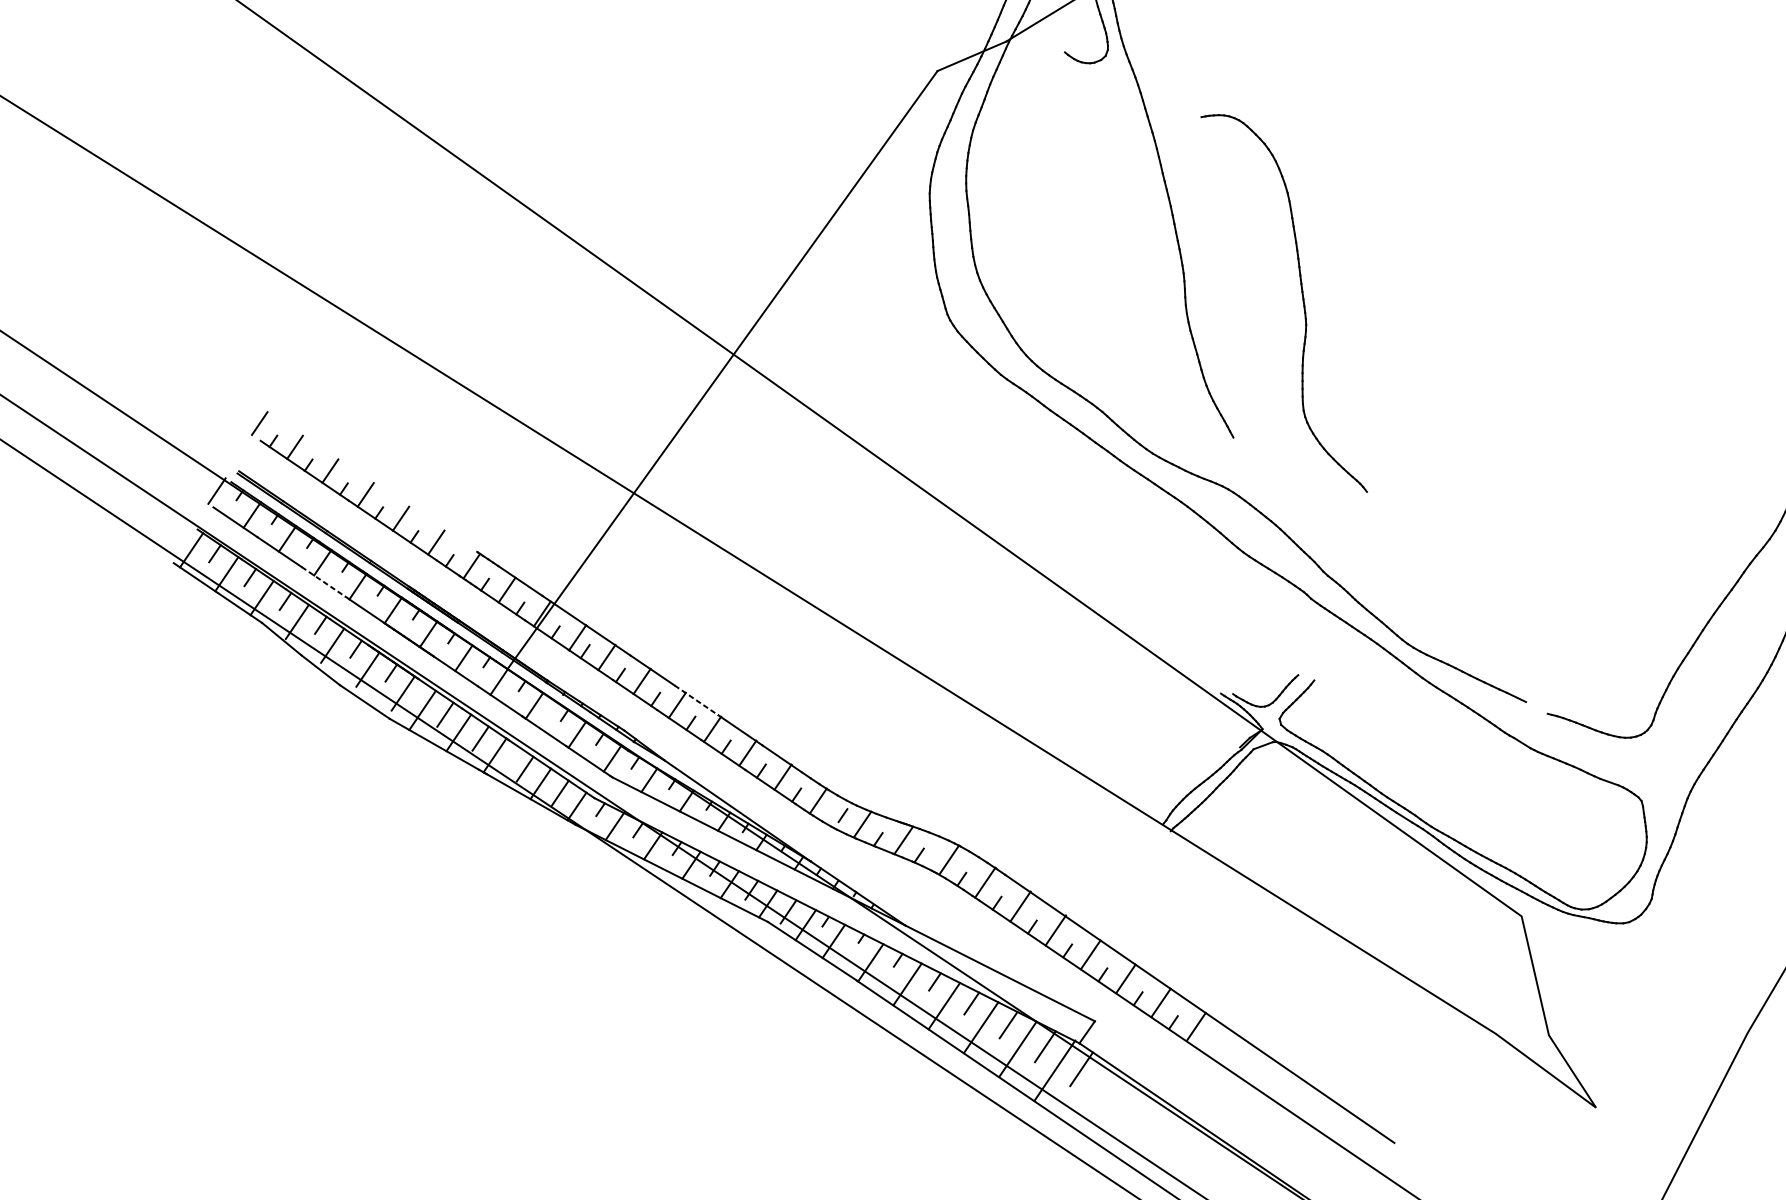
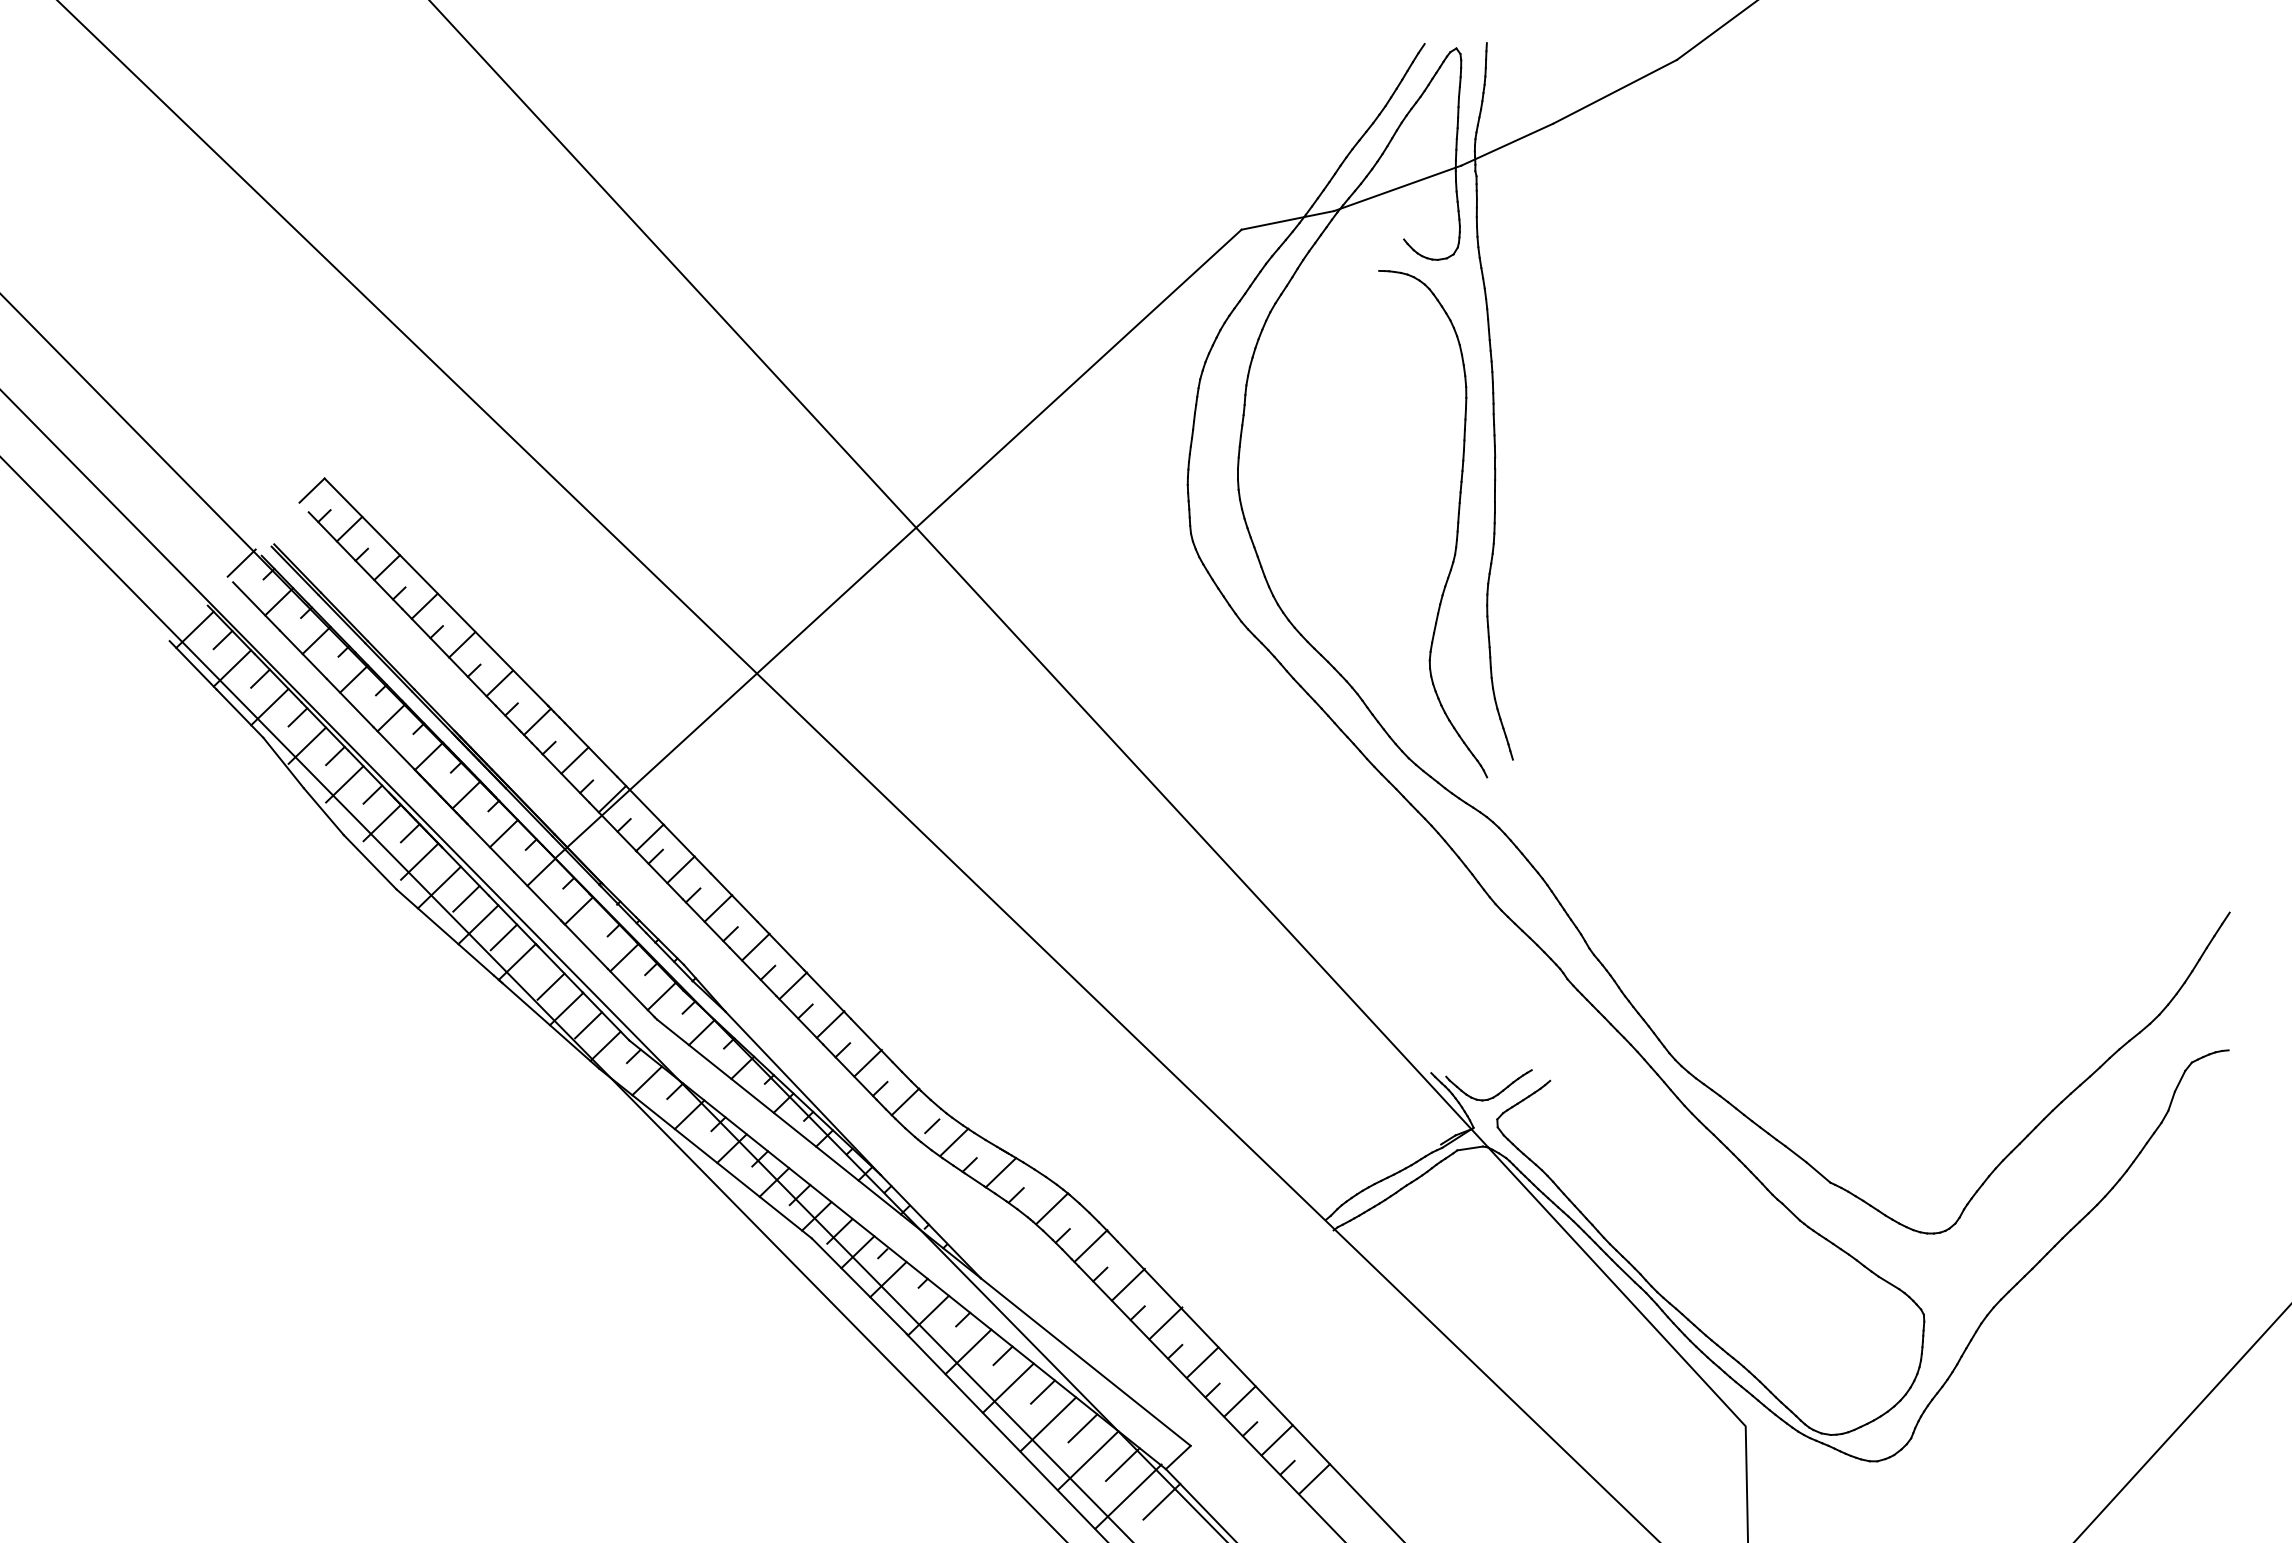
part: (1303, 304) -> (1456, 529), moved
line: (372, 482) -> (436, 592), added
line: (323, 582) -> (350, 703), dashed -> solid
line: (696, 700) -> (780, 946), dashed -> solid
line: (1536, 707) -> (1818, 1172), added

